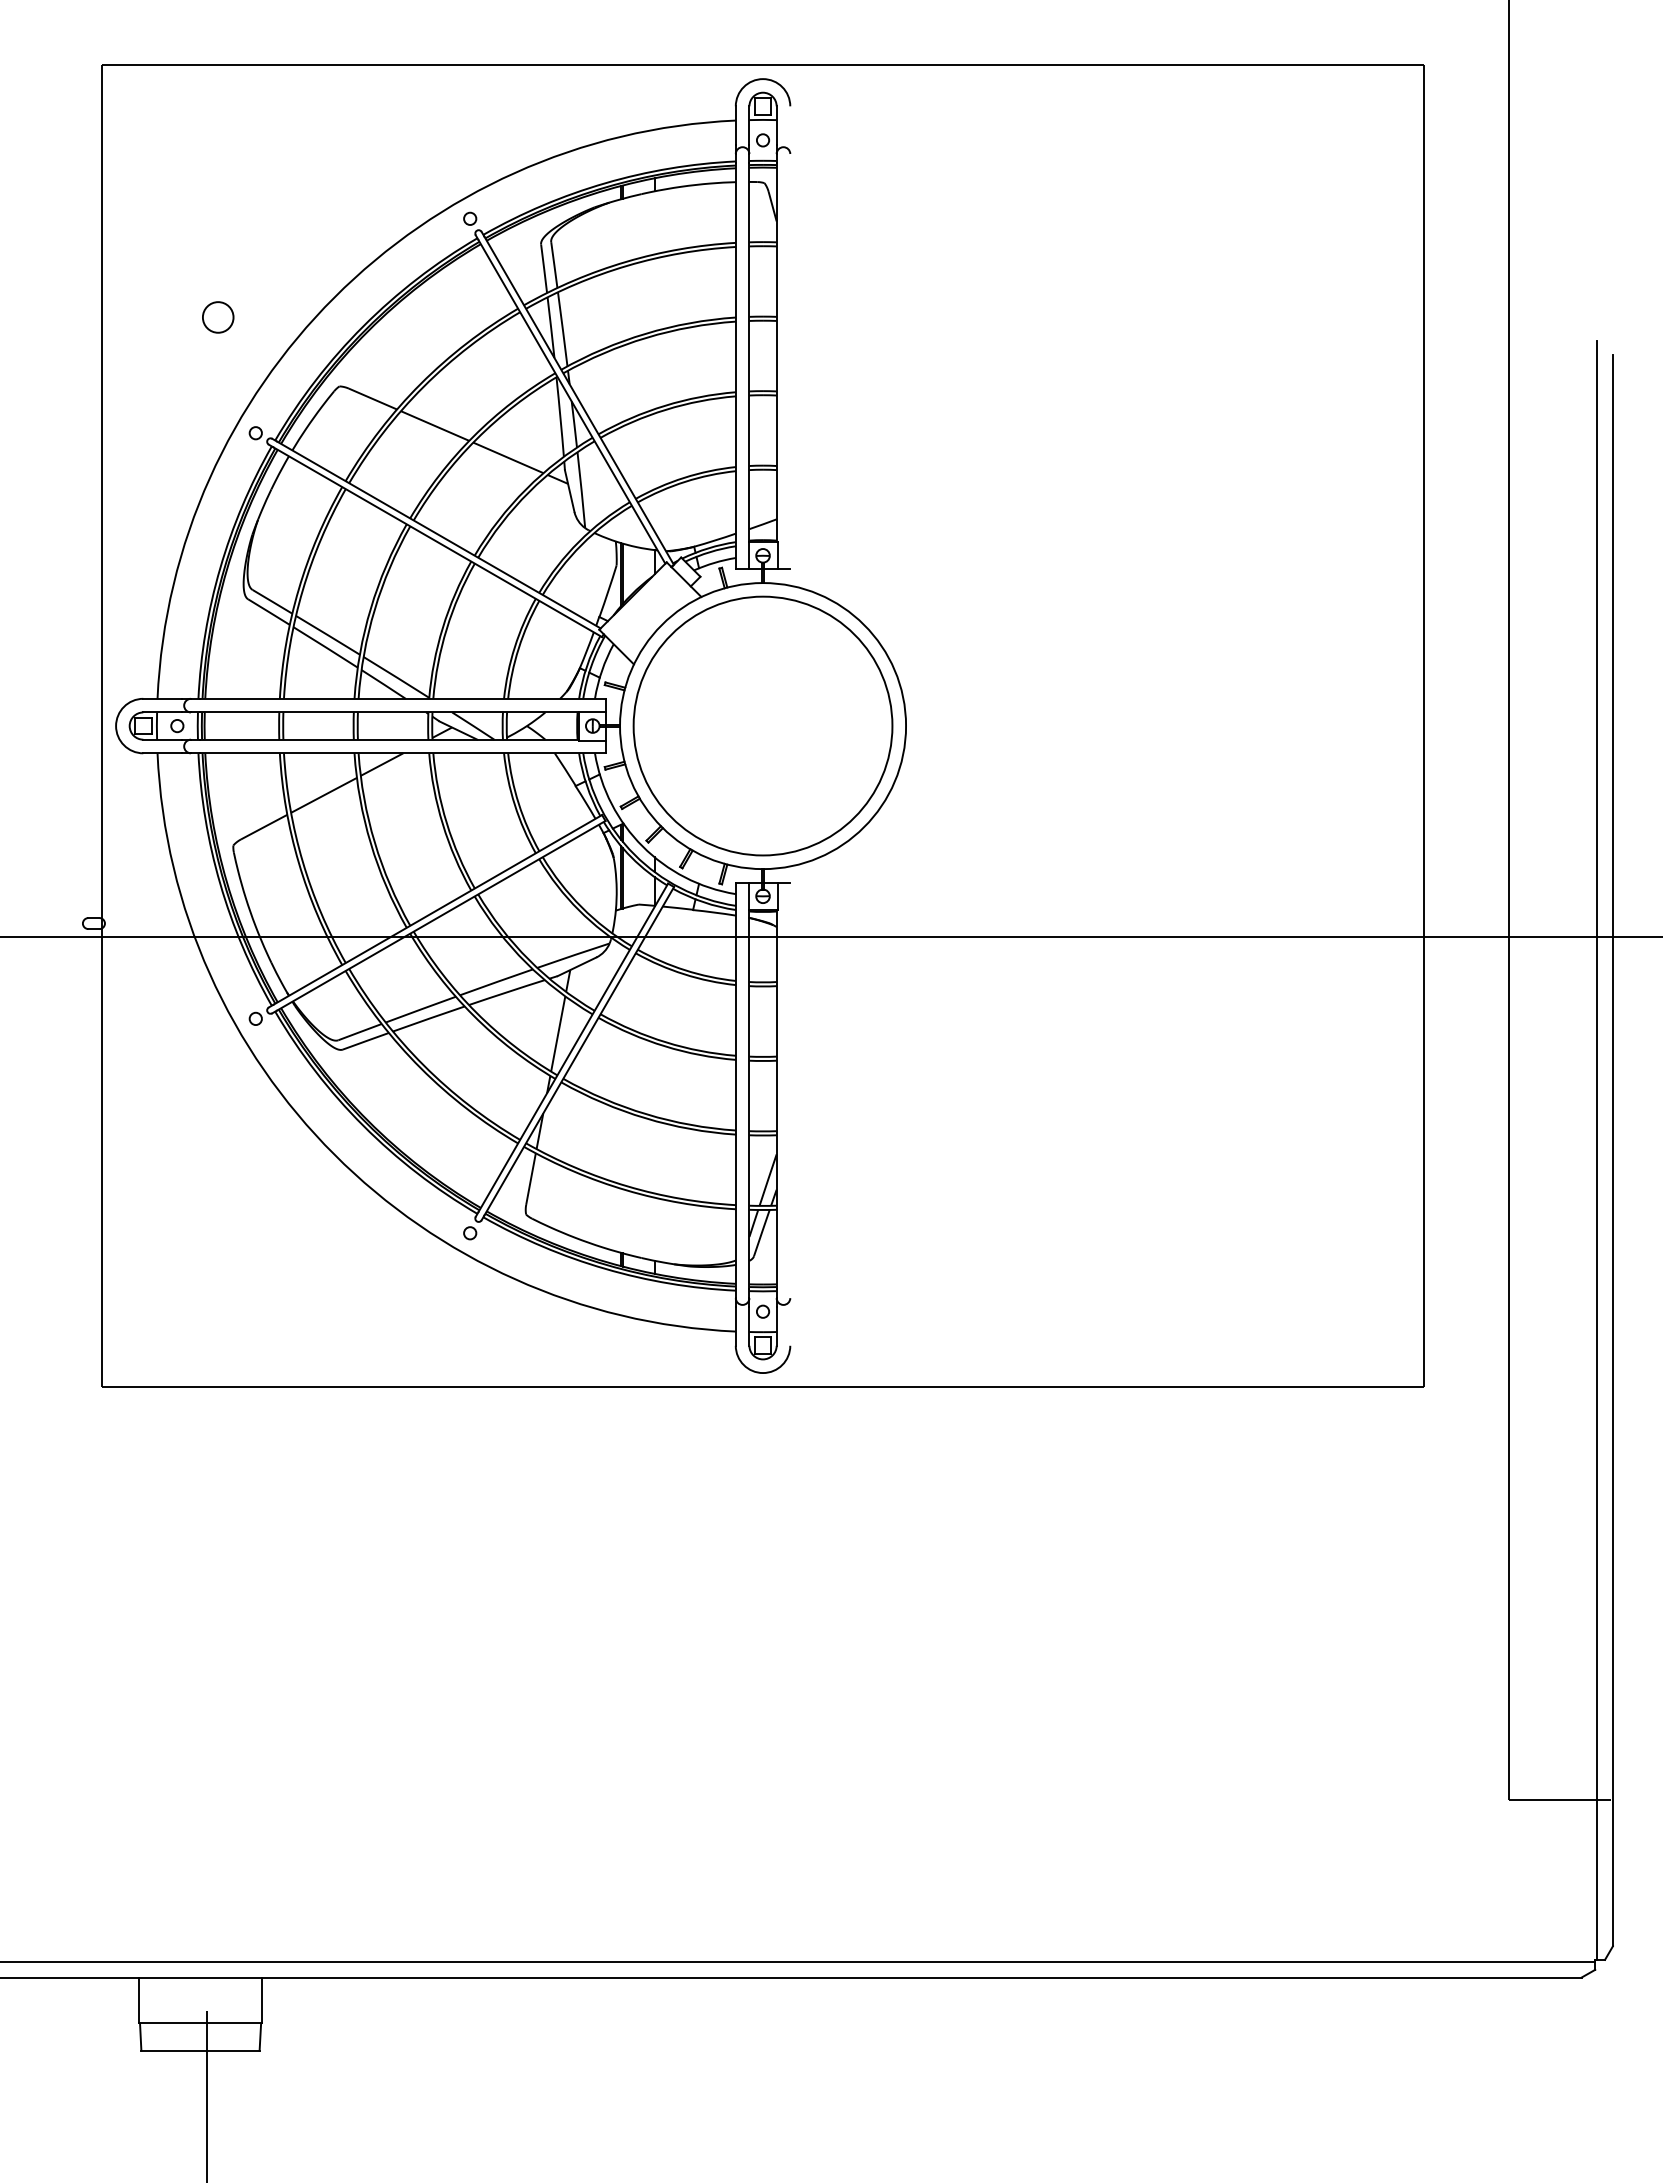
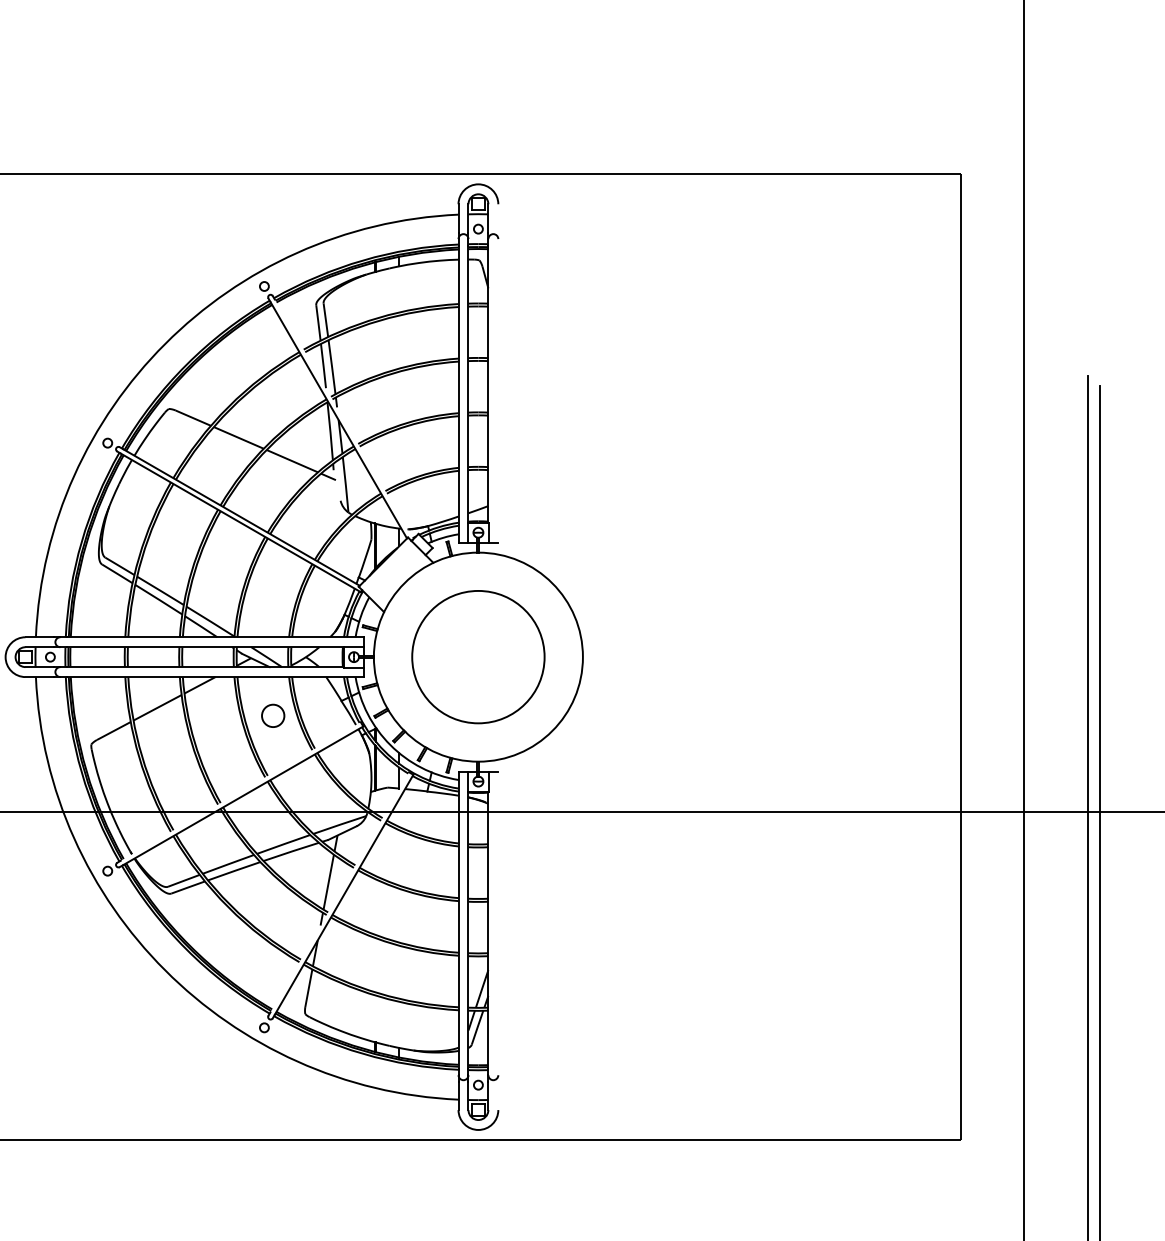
circle: (218, 317) -> (273, 715), moved
line: (578, 400) -> (343, 419), removed
line: (569, 491) -> (336, 485), removed
circle: (762, 725) -> (478, 656), size x0.7
line: (437, 909) -> (240, 791), removed
line: (573, 1047) -> (339, 892), removed

